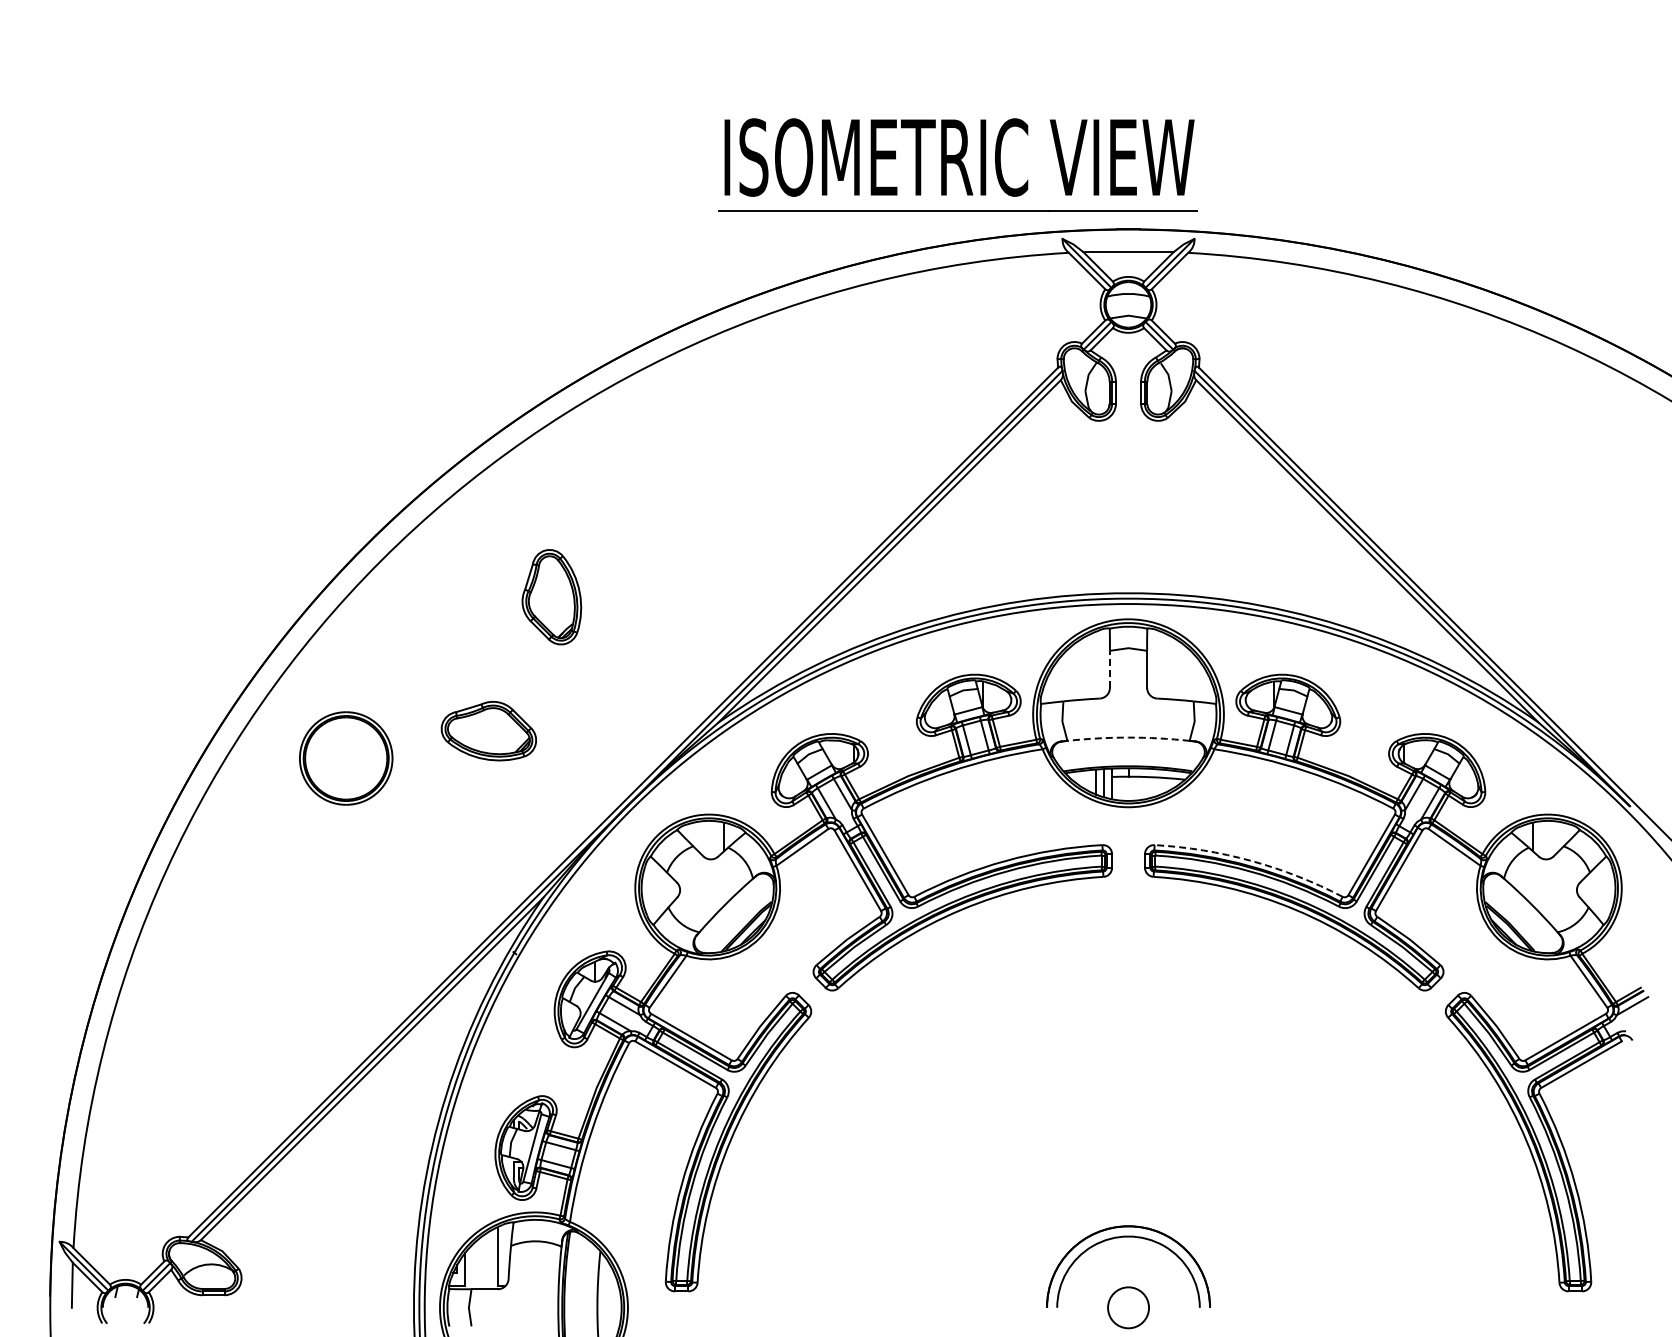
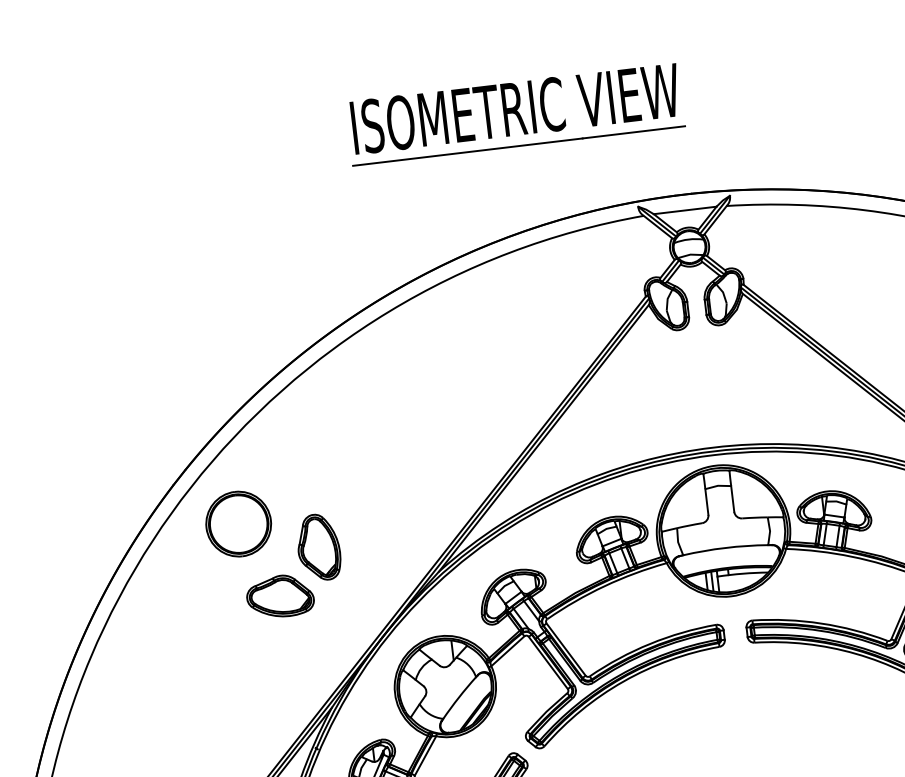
part: (957, 164) -> (515, 113), moved
part: (551, 597) -> (318, 547), moved
line: (1109, 668) -> (706, 501), dashed -> solid
arc: (1128, 737) -> (725, 547), dashed -> solid
part: (346, 758) -> (238, 524), moved
arc: (1251, 860) -> (821, 623), dashed -> solid

